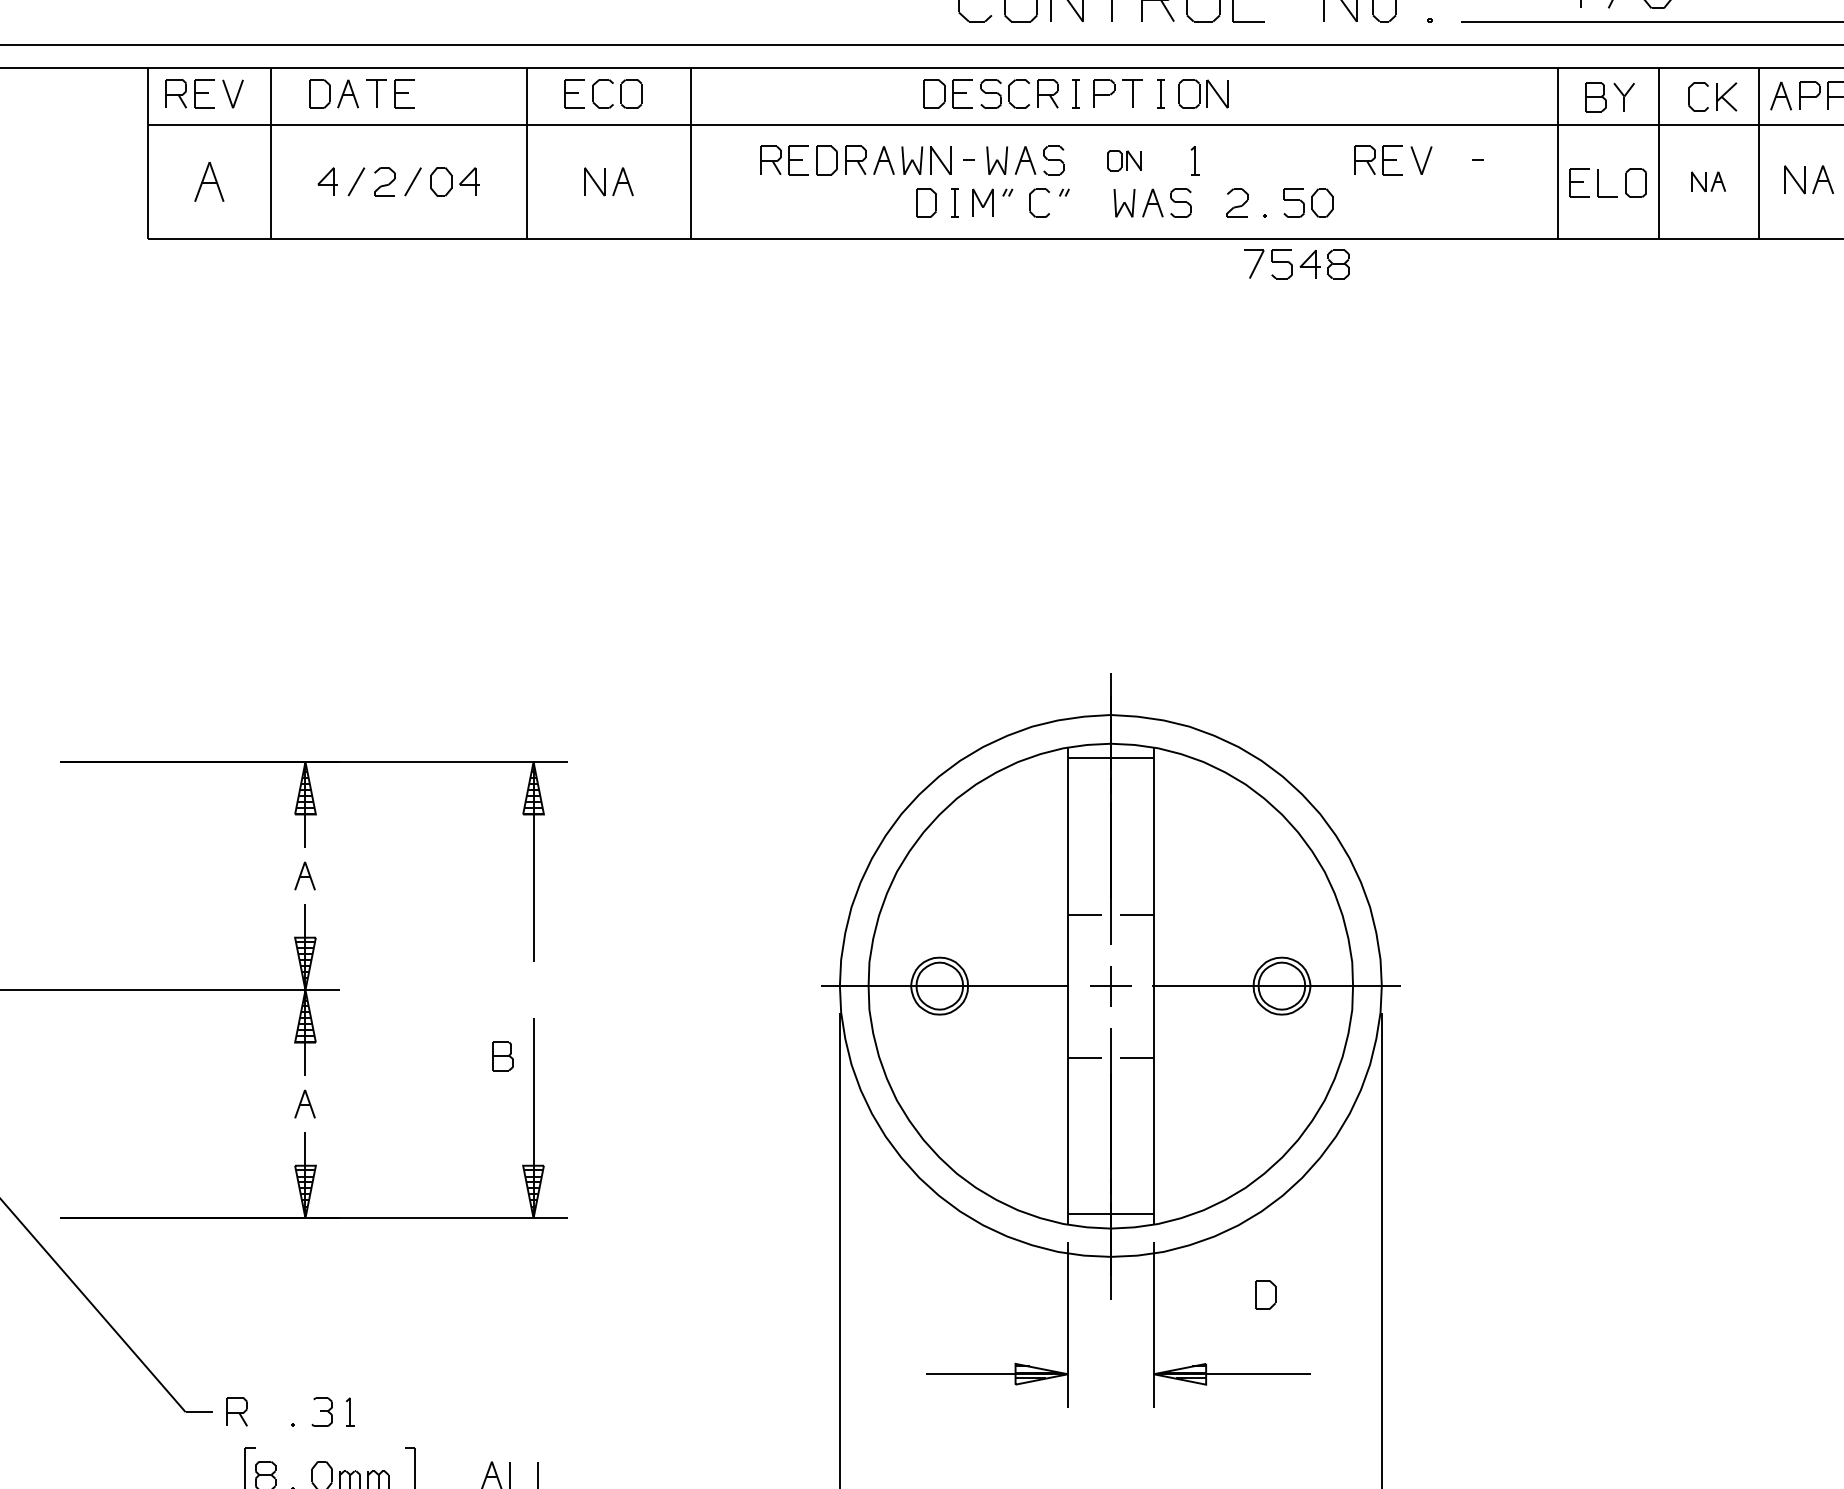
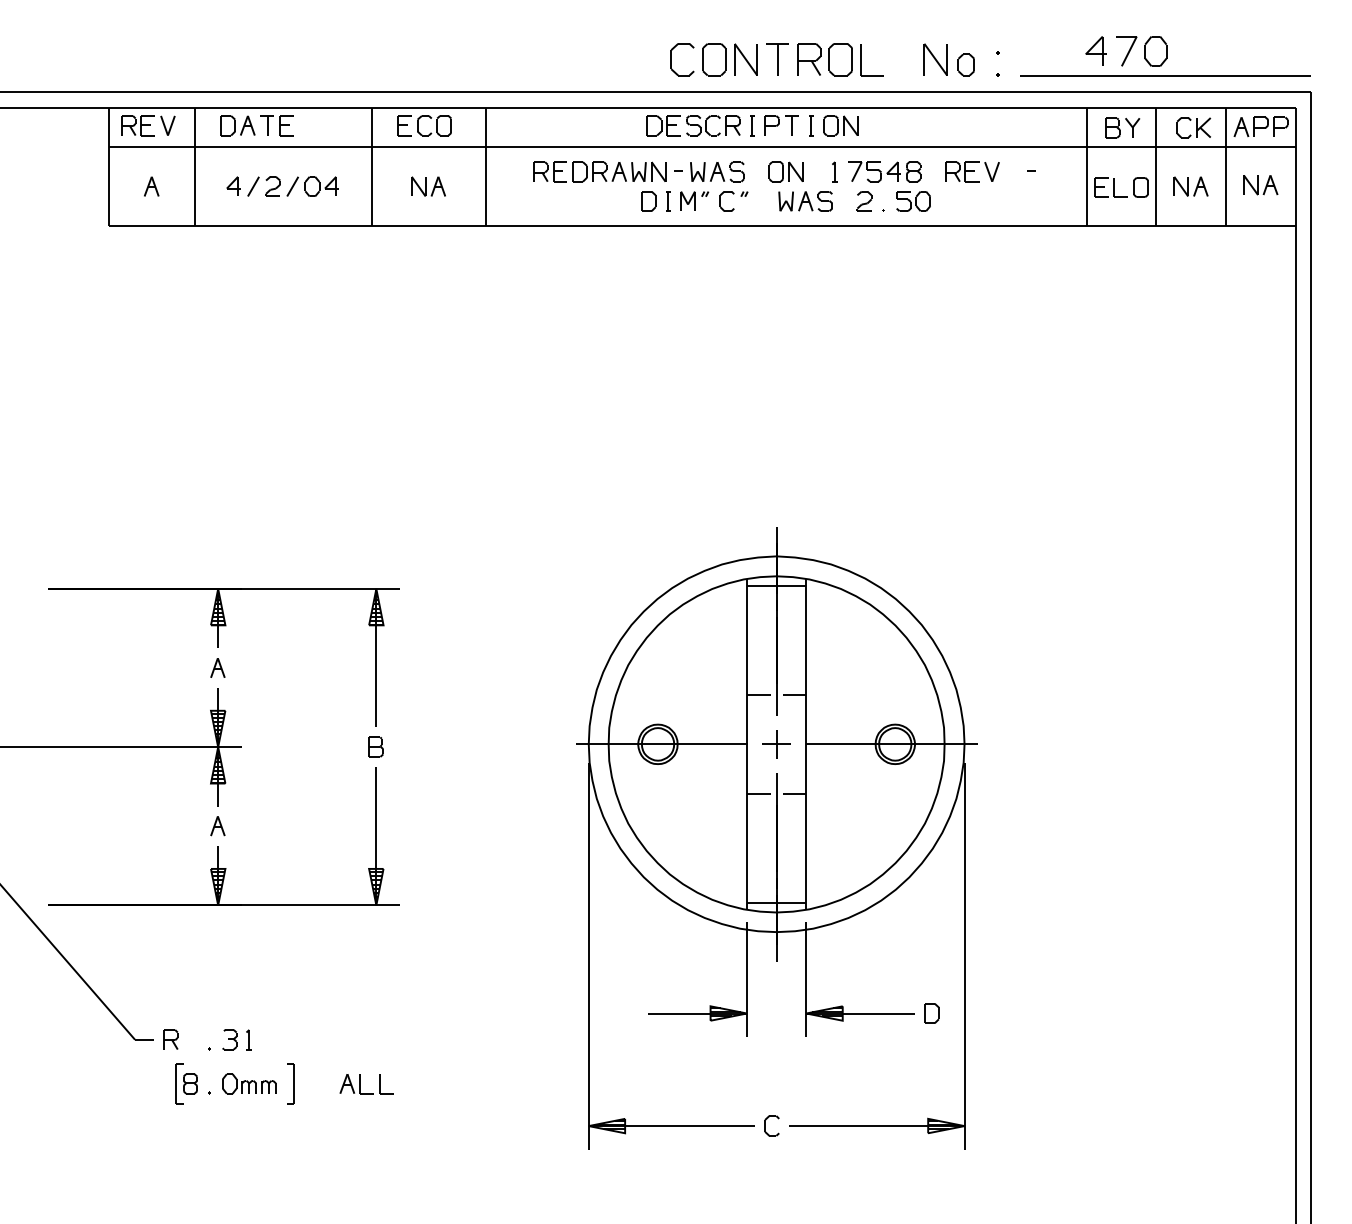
part: (1123, 159) -> (785, 171), size x1.43
part: (209, 181) -> (151, 186), size x0.71
part: (1707, 181) -> (1190, 186), size x1.43
part: (1296, 263) -> (884, 171), moved
part: (502, 1055) -> (375, 746), moved
part: (1264, 1294) -> (931, 1013), moved

